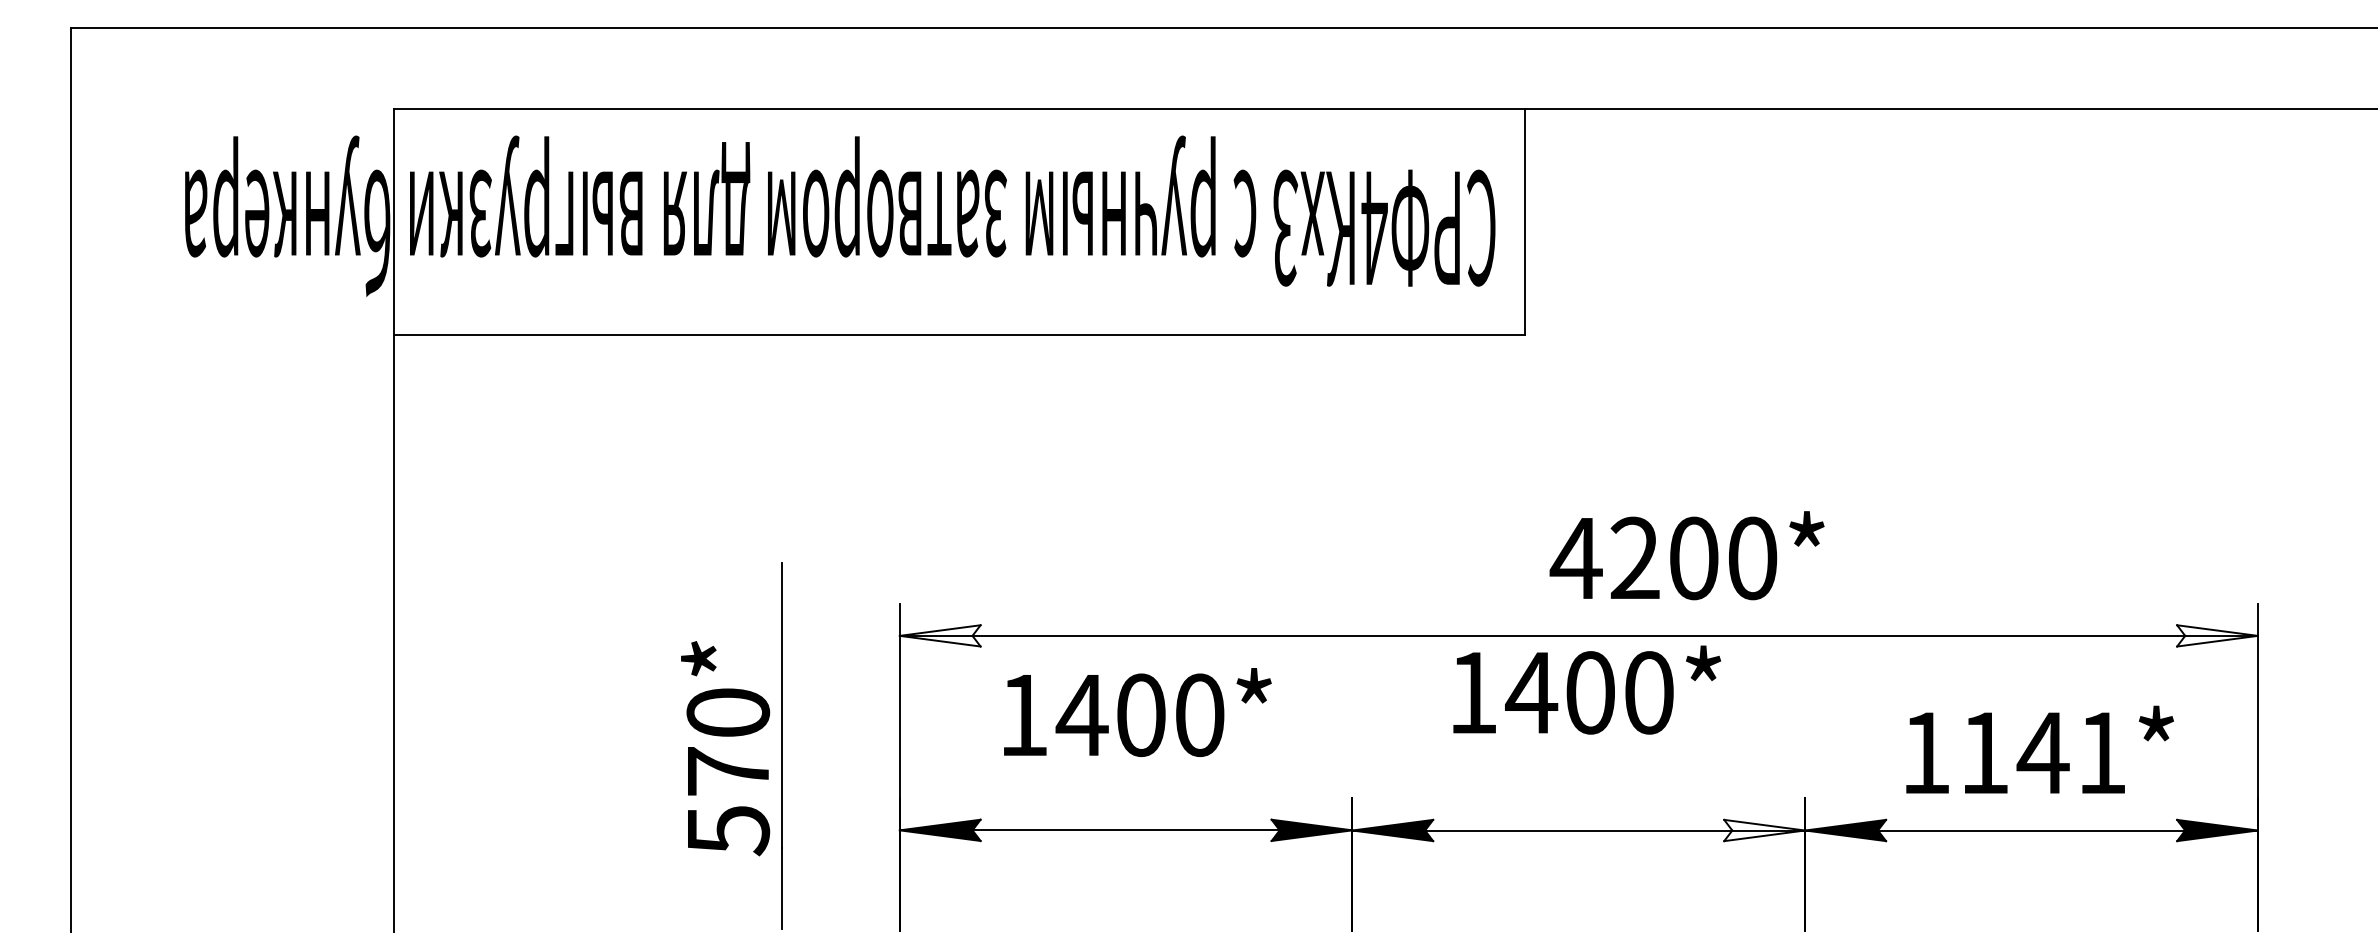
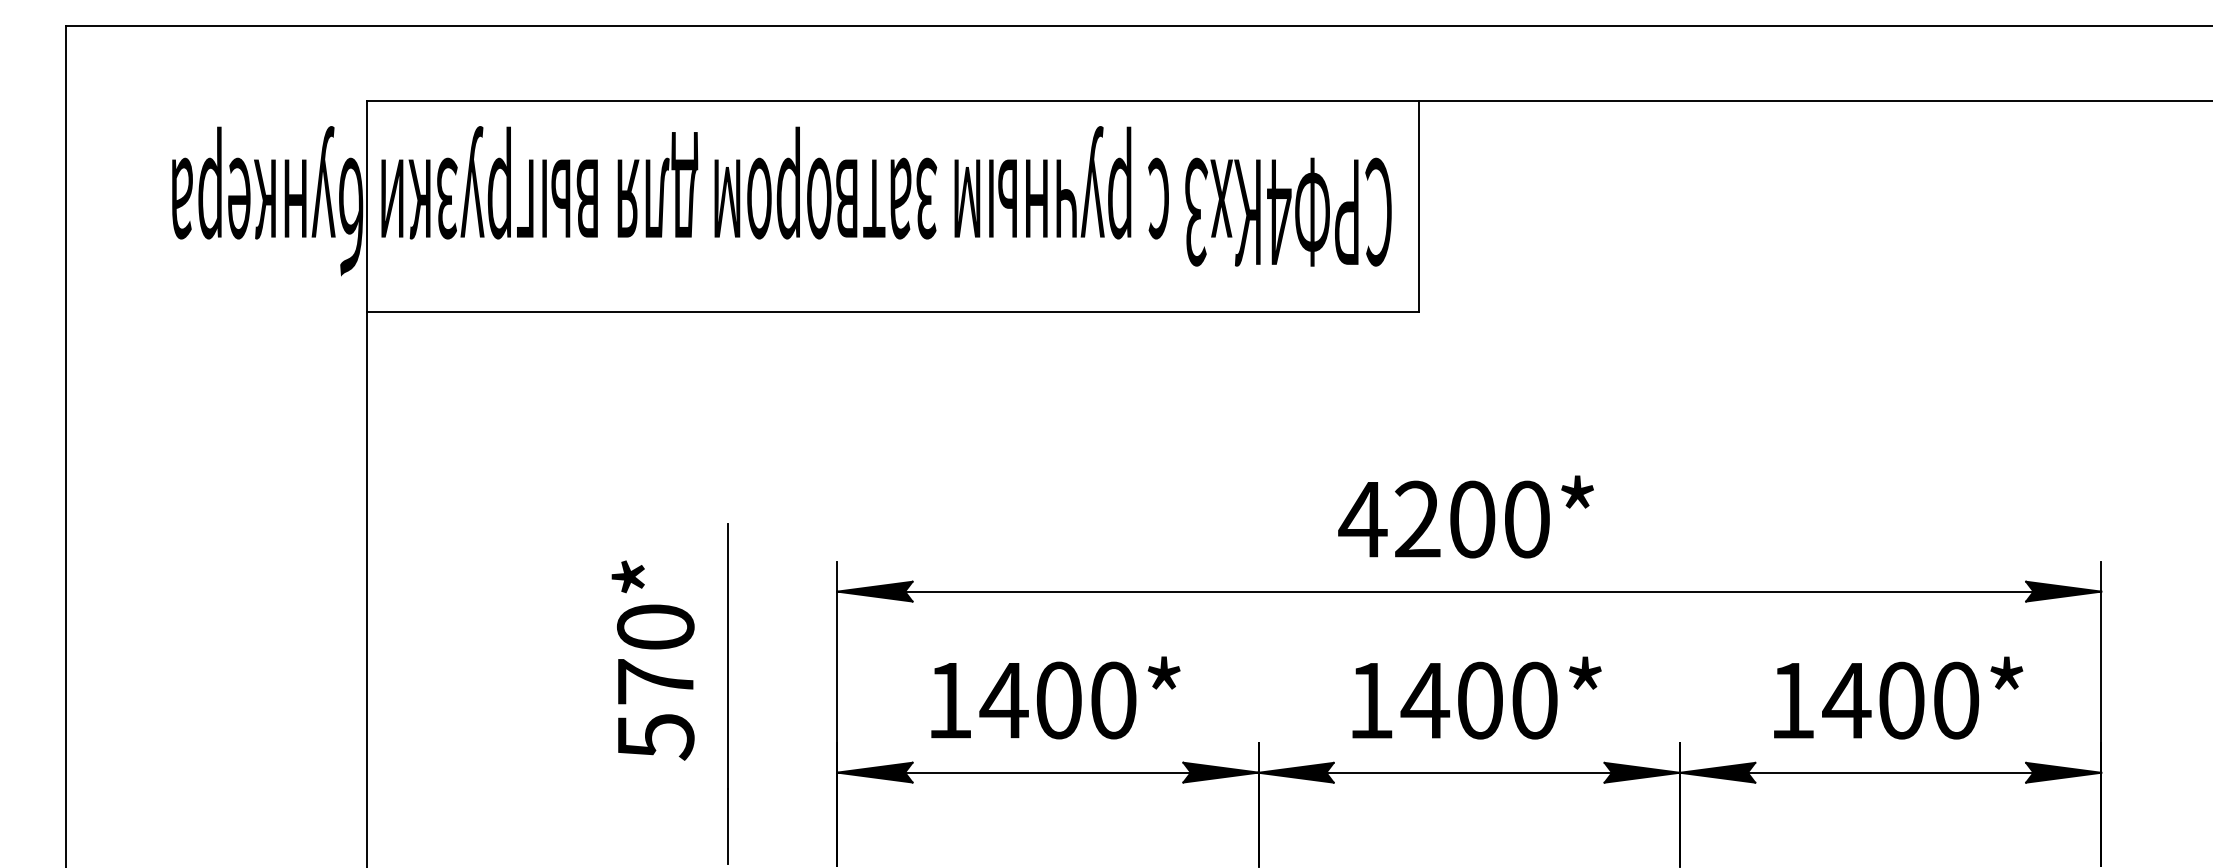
text: (1686, 555) -> (1465, 516), moved
fill: (939, 635) -> (874, 591), added
fill: (2217, 635) -> (2063, 591), added
text: (1586, 689) -> (1476, 697), moved
text: (1137, 712) -> (1055, 697), moved
text: (724, 748) -> (652, 660), moved
text: (2042, 752) -> (1900, 700), 1141* -> 1400*
fill: (1763, 830) -> (1641, 772), added

